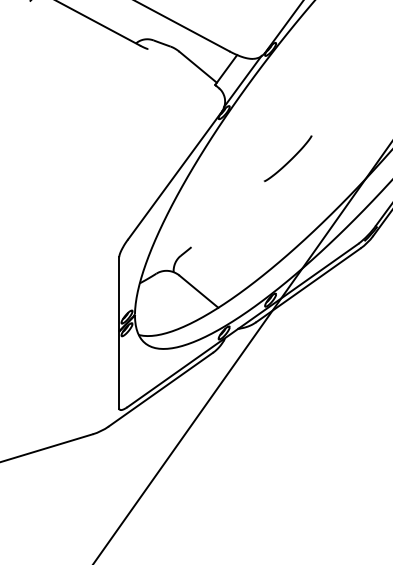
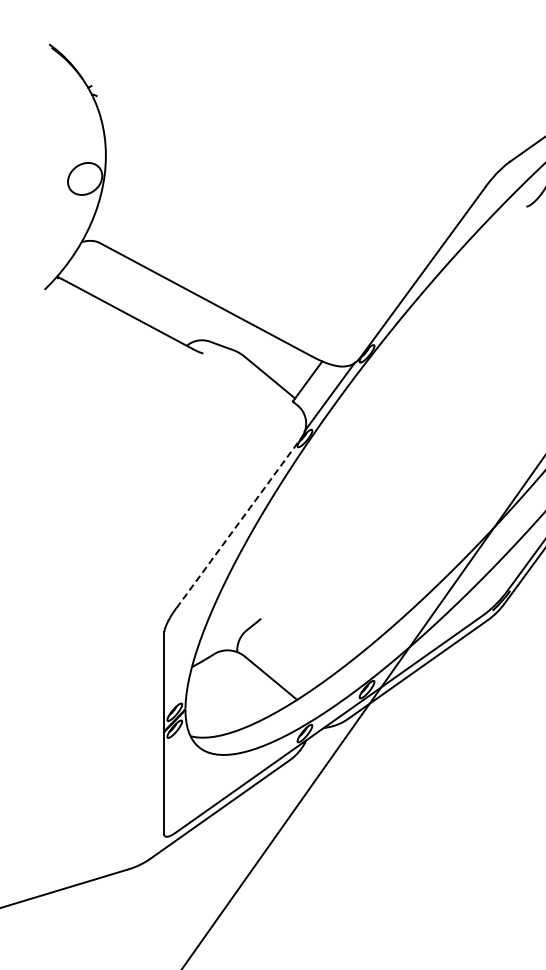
part: (288, 158) -> (390, 500), removed
line: (175, 175) -> (239, 522), solid -> dashed

